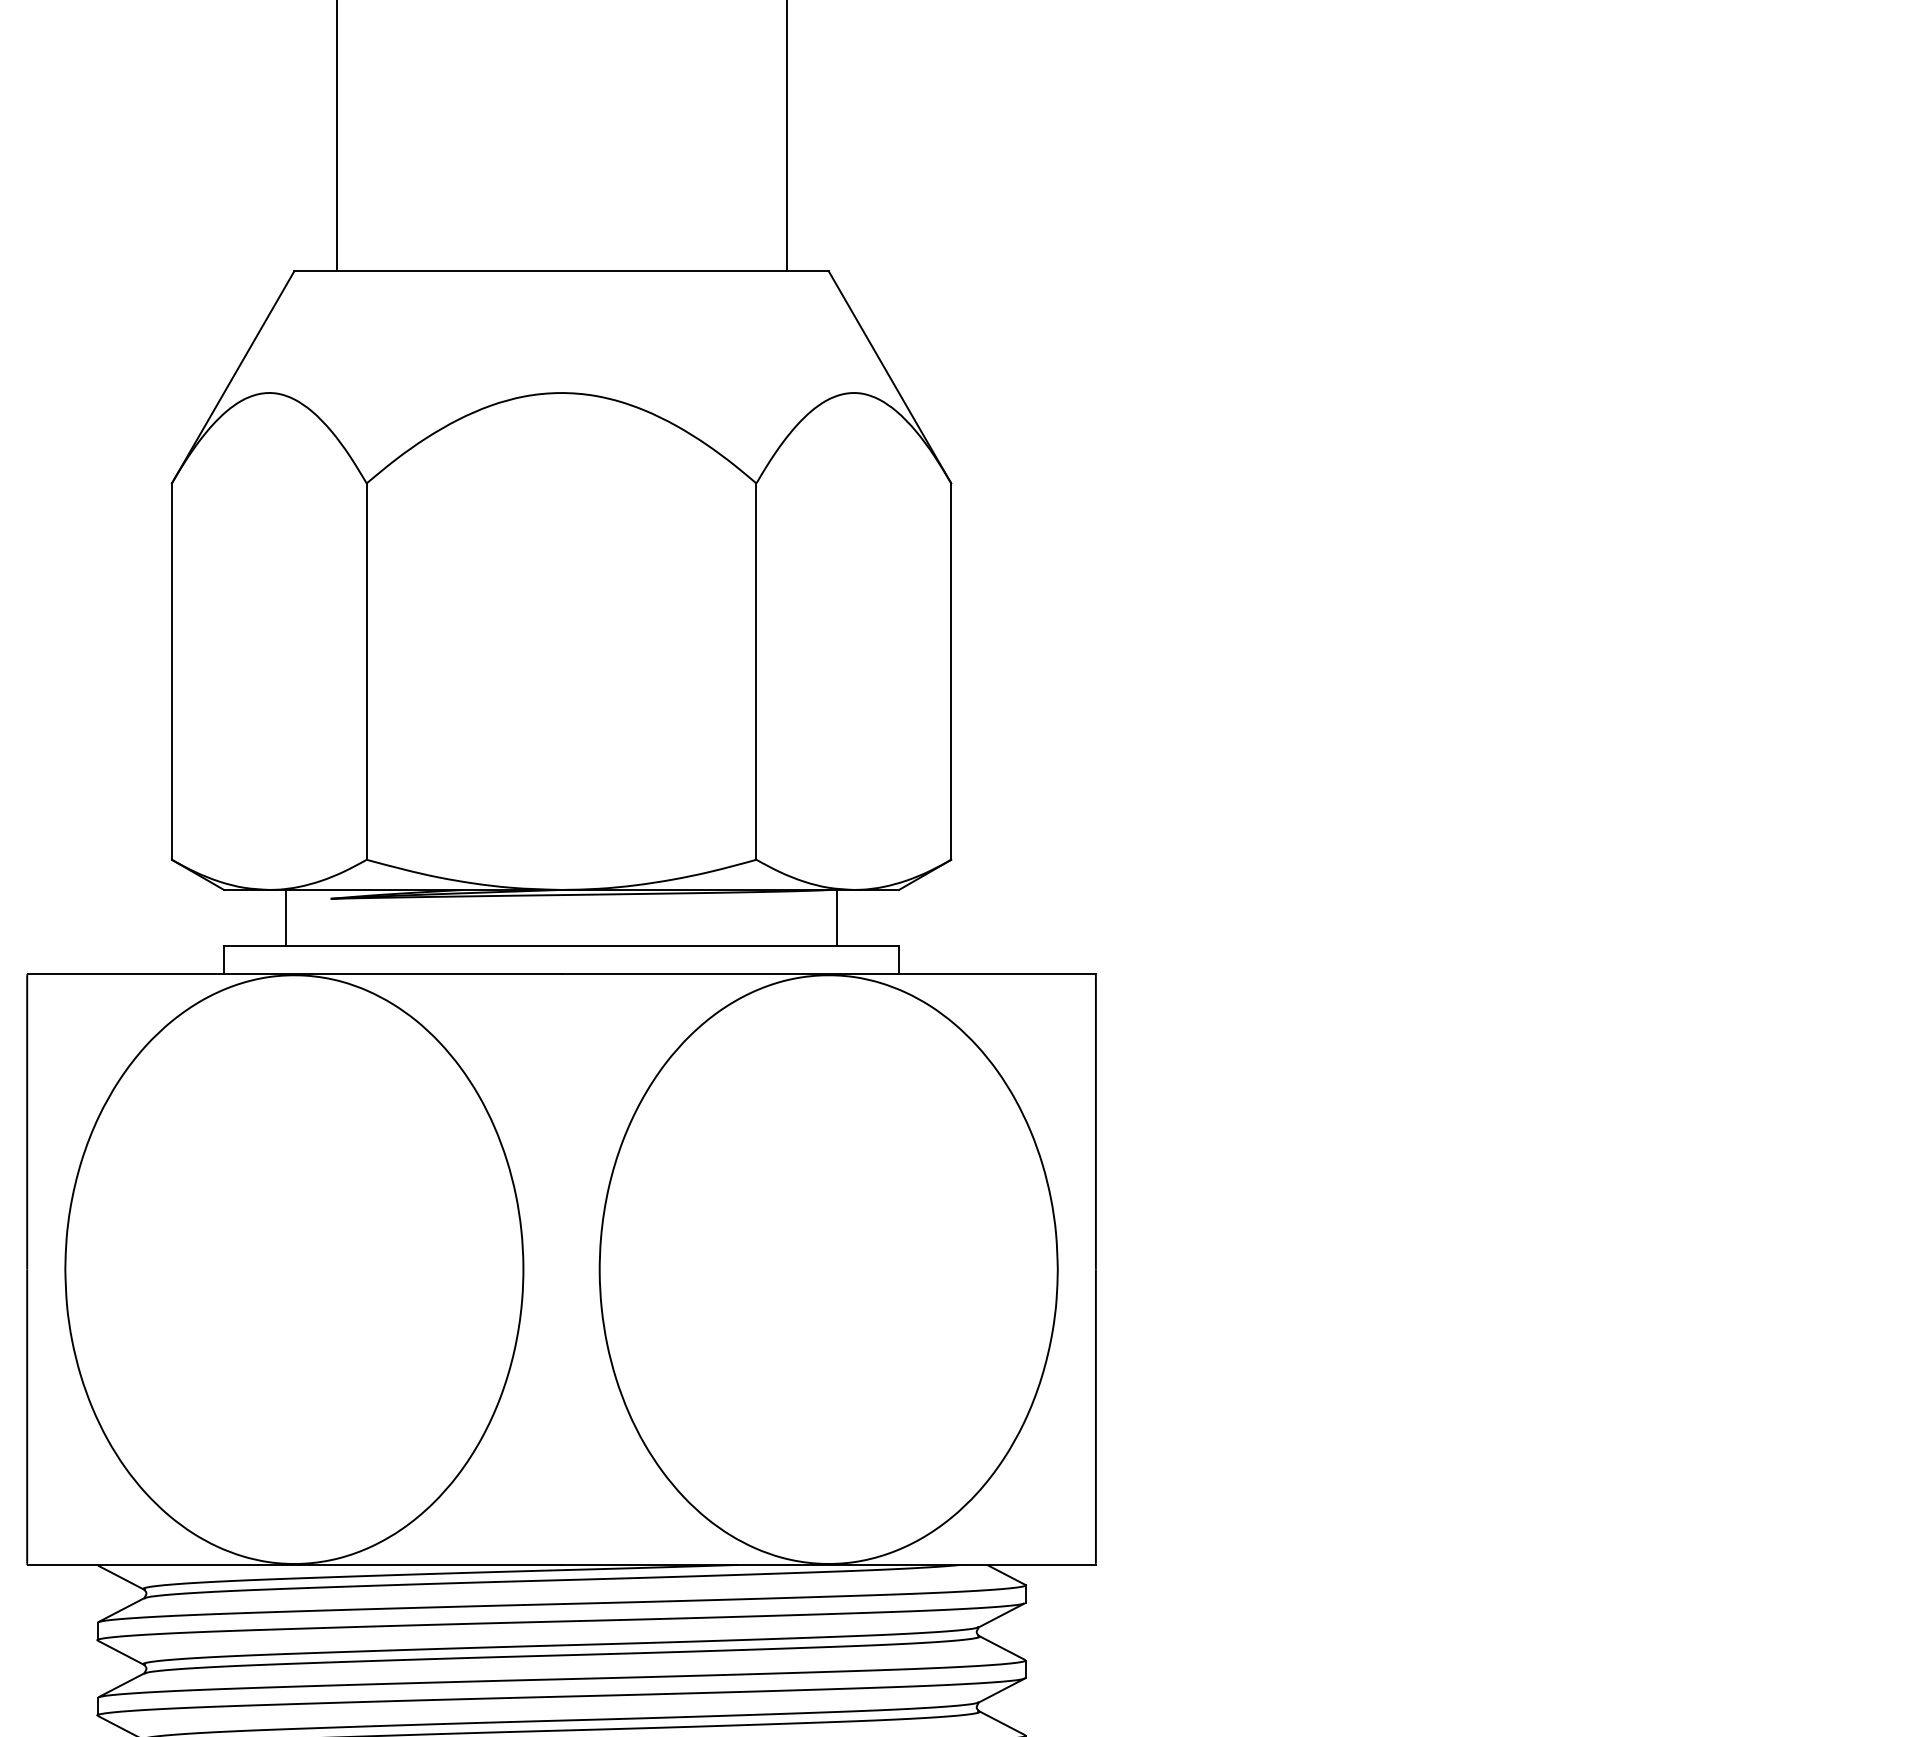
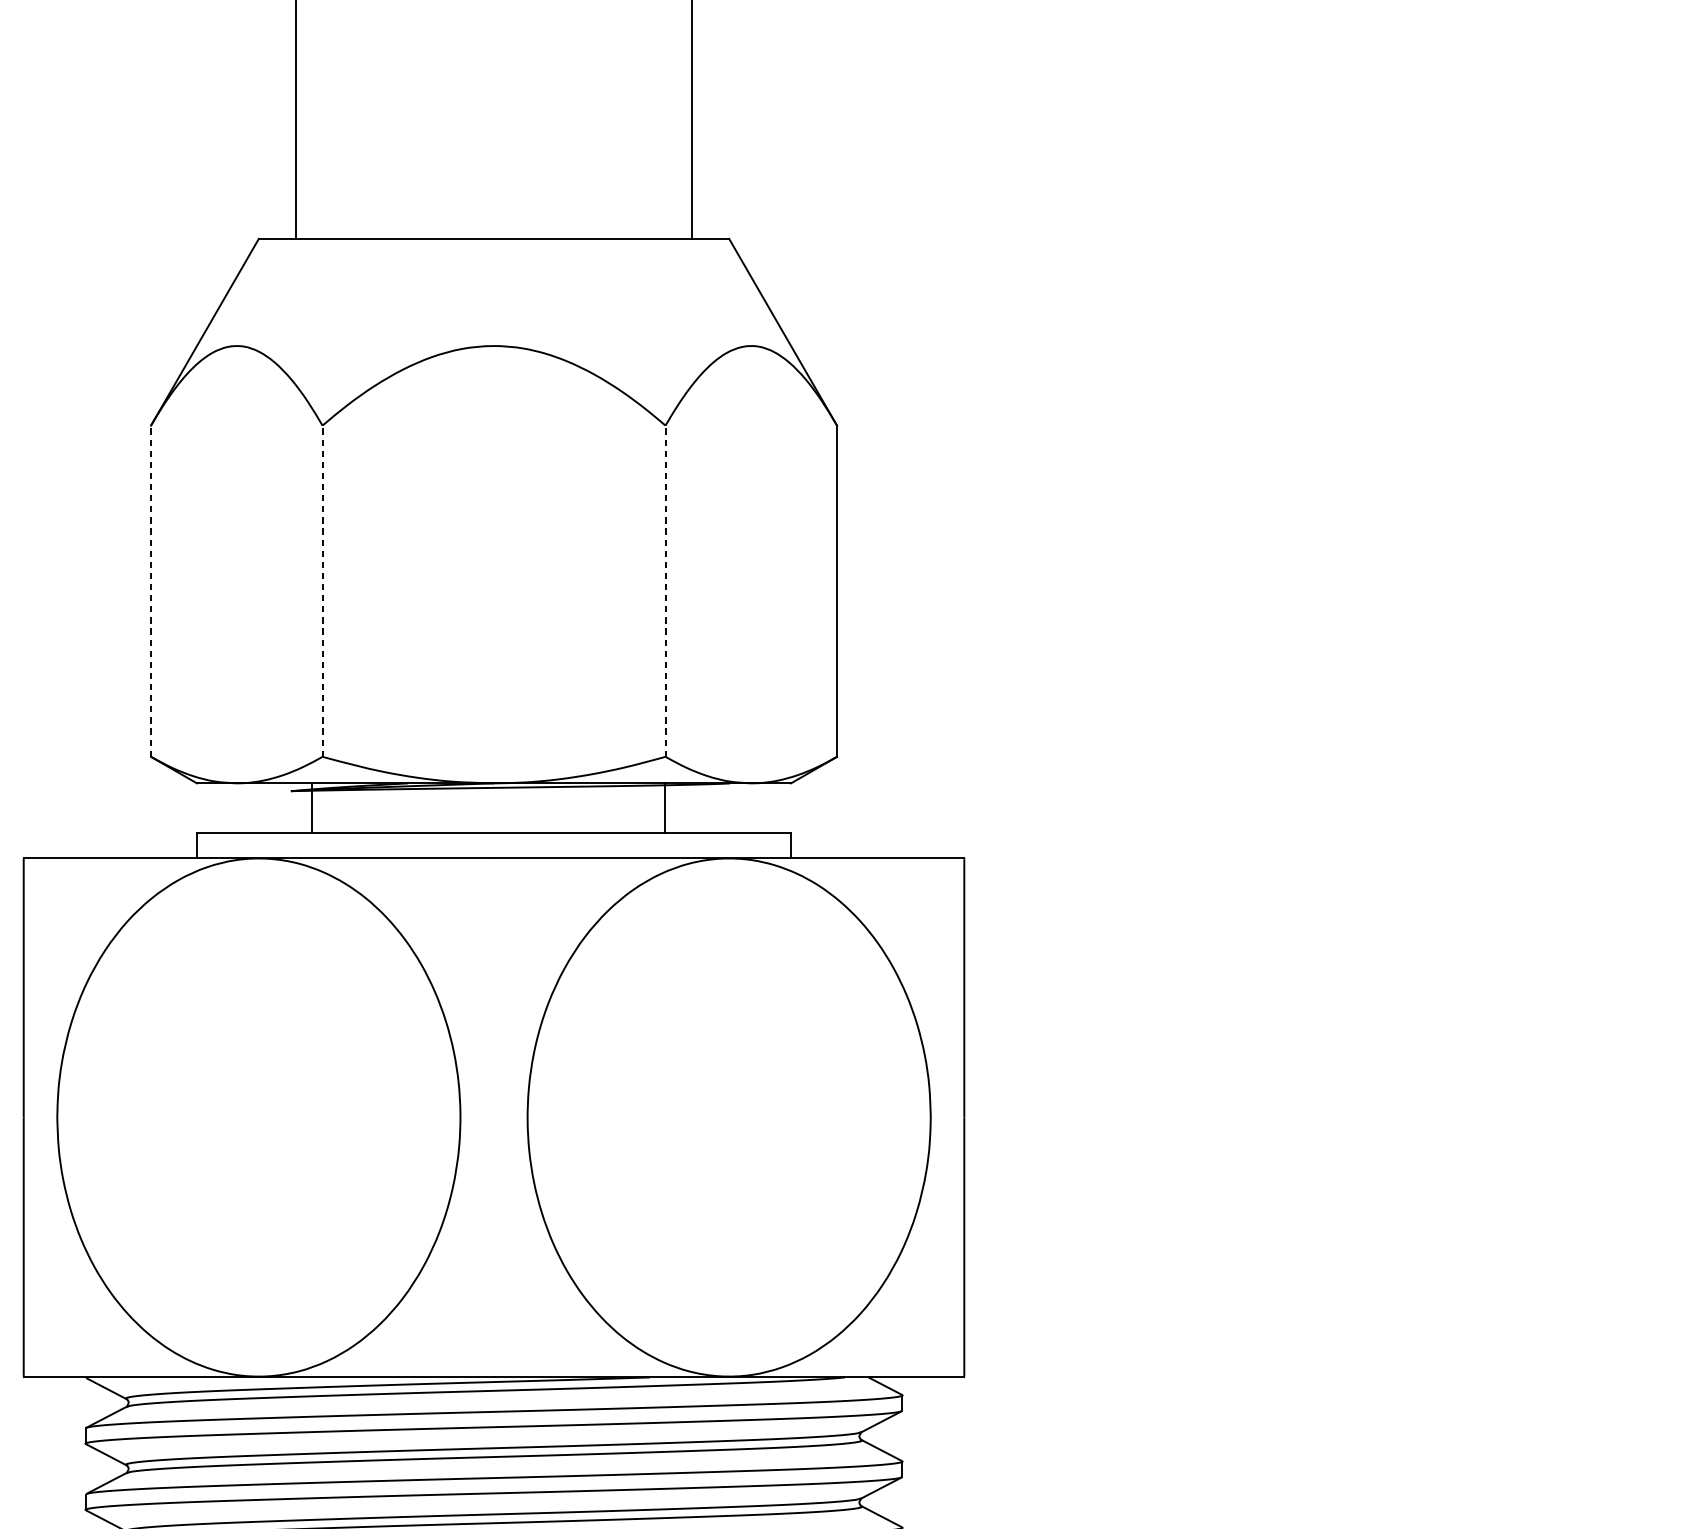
line: (171, 671) -> (150, 591), solid -> dashed
line: (366, 671) -> (322, 591), solid -> dashed
line: (756, 671) -> (665, 591), solid -> dashed
line: (285, 917) -> (311, 807), moved
line: (837, 917) -> (665, 807), moved

